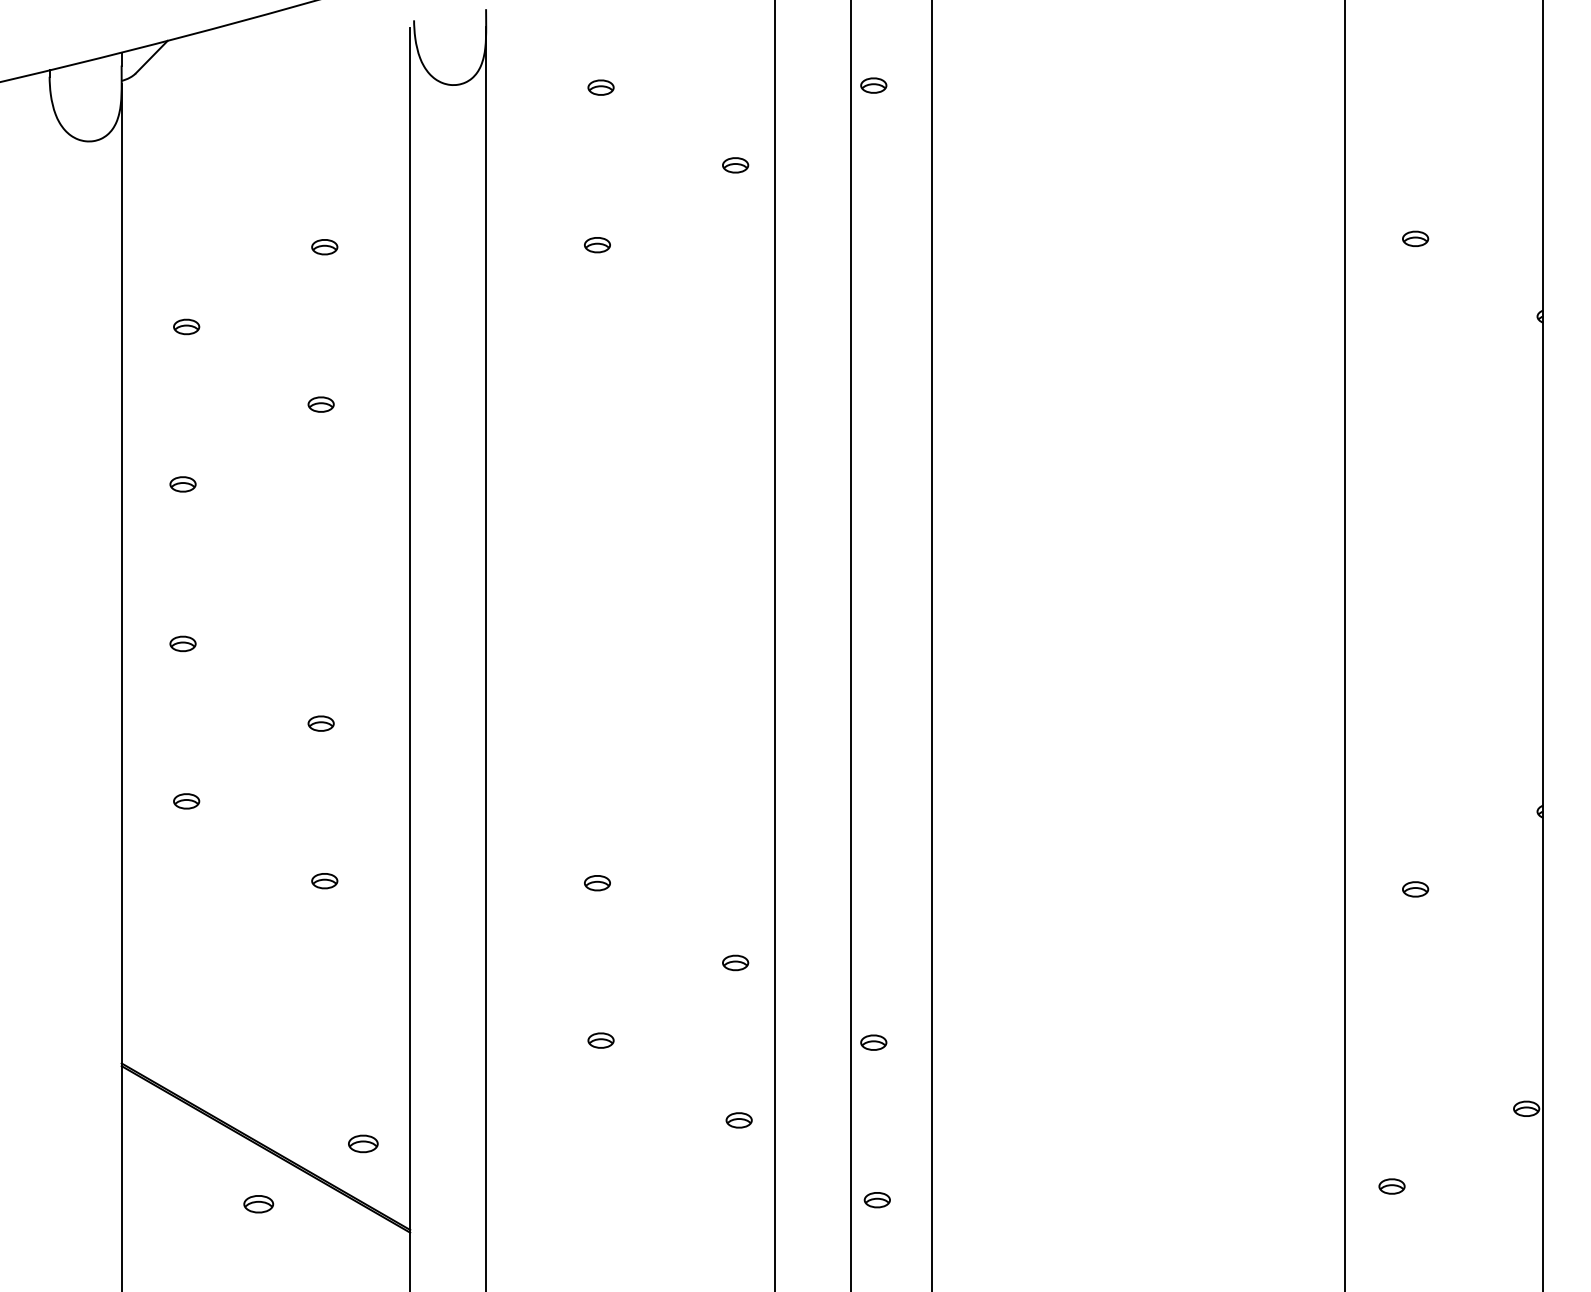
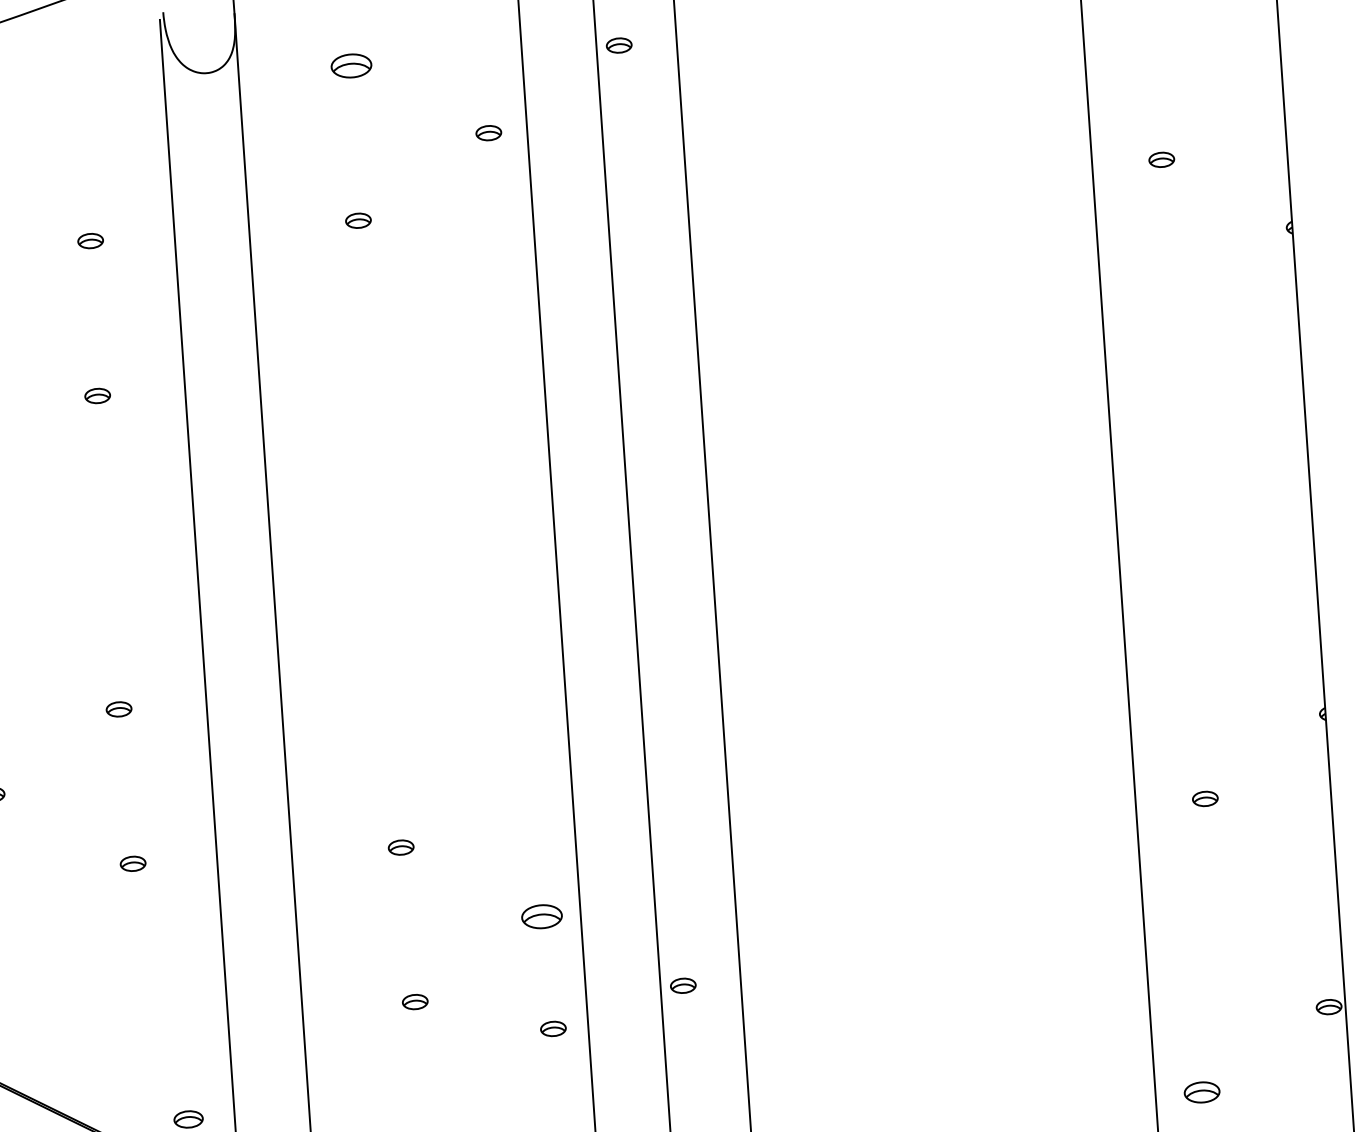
part: (600, 87) -> (350, 65), size x1.6
part: (735, 962) -> (542, 916), size x1.6
part: (738, 1120) -> (552, 1029), moved
part: (1391, 1186) -> (1201, 1092), size x1.4

